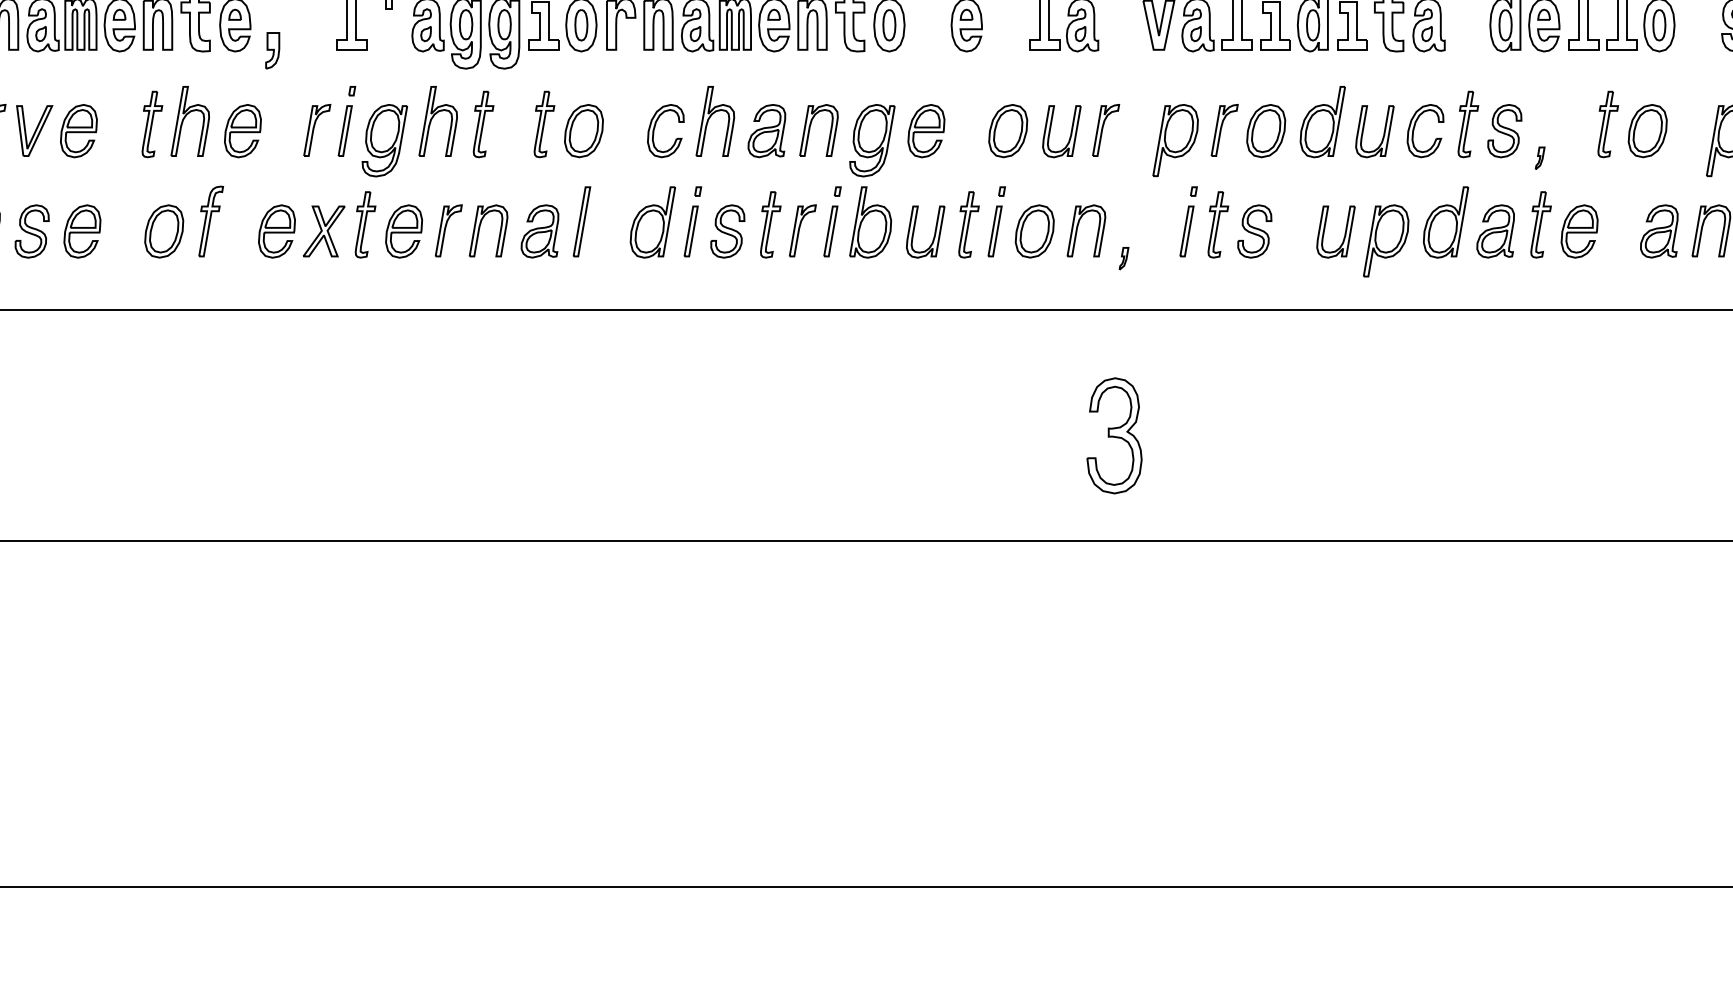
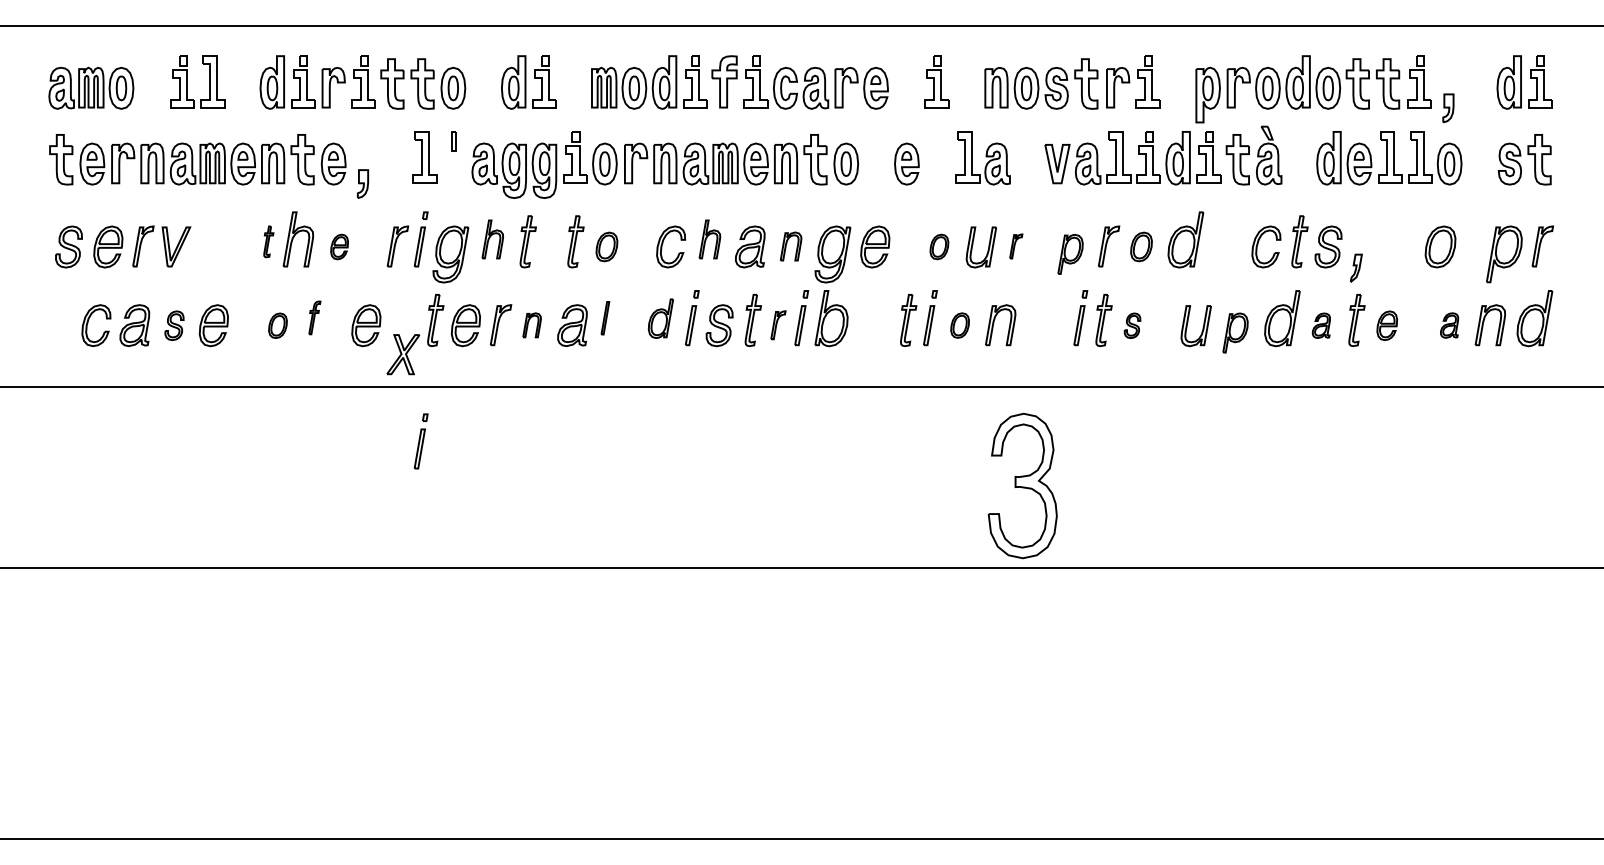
part: (437, 121) -> (492, 239), size x0.7
part: (714, 121) -> (709, 239), size x0.7
part: (152, 124) -> (268, 241), size x0.6
part: (1608, 124) -> (1409, 241), removed
part: (79, 130) -> (211, 246), removed
part: (242, 130) -> (339, 246), size x0.6
part: (583, 130) -> (606, 246), size x0.7
part: (818, 130) -> (790, 246), size x0.7
part: (1008, 130) -> (939, 246), size x0.6
part: (1106, 130) -> (1016, 246), size x0.6
part: (1266, 130) -> (1141, 246), size x0.7
part: (1383, 131) -> (1233, 247), removed
part: (1175, 140) -> (1070, 254), size x0.7
part: (1539, 158) -> (1355, 268), size x1.6
part: (210, 221) -> (314, 317), size x0.6
part: (582, 222) -> (605, 318), size x0.6
part: (652, 222) -> (660, 318), size x0.7
part: (32, 231) -> (174, 325), size x0.7
part: (163, 231) -> (277, 325), size x0.6
part: (324, 231) -> (403, 354), moved
part: (487, 231) -> (531, 325), size x0.6
part: (802, 231) -> (778, 325), size x0.7
part: (1033, 231) -> (959, 325), size x0.6
part: (1254, 231) -> (1132, 325), size x0.6
part: (1495, 231) -> (1321, 325), size x0.6
part: (1580, 231) -> (1387, 325), size x0.7
part: (1659, 231) -> (1449, 325), size x0.6
part: (933, 236) -> (880, 329), removed
part: (1386, 240) -> (1235, 332), size x0.7
part: (1123, 258) -> (1029, 346), removed
part: (346, 379) -> (420, 441), added
part: (1114, 435) -> (1022, 485), size x1.6

